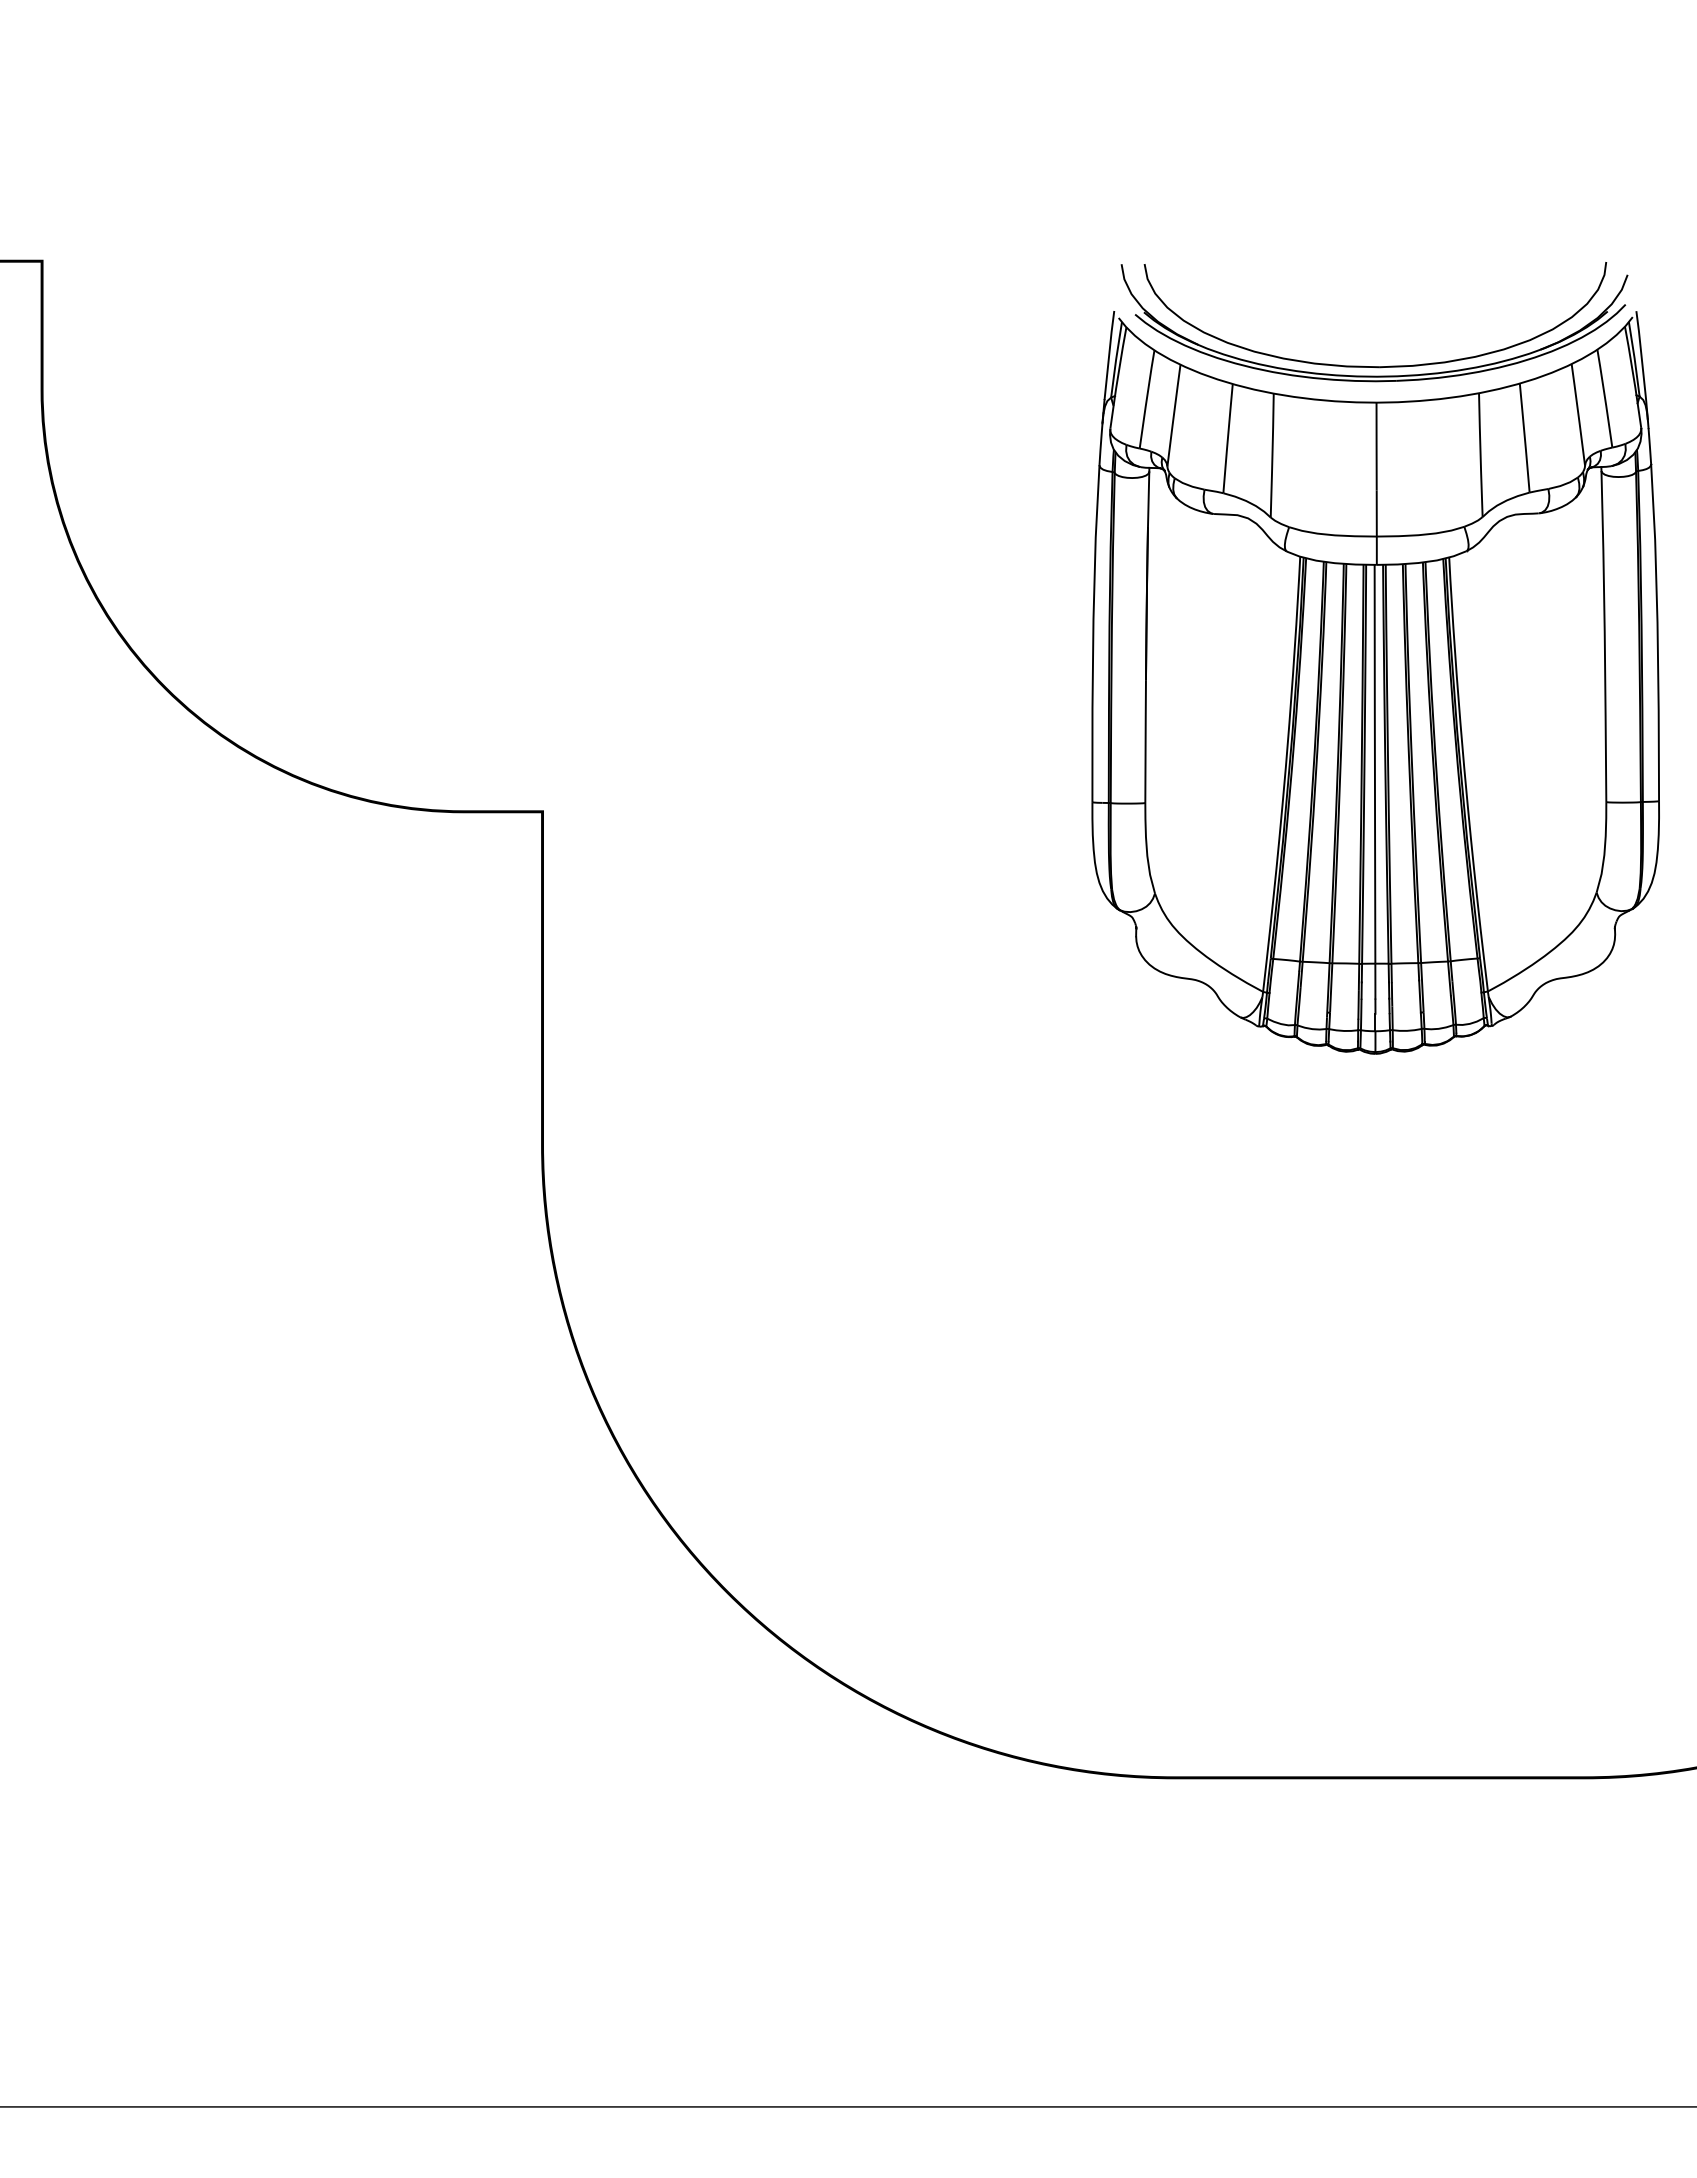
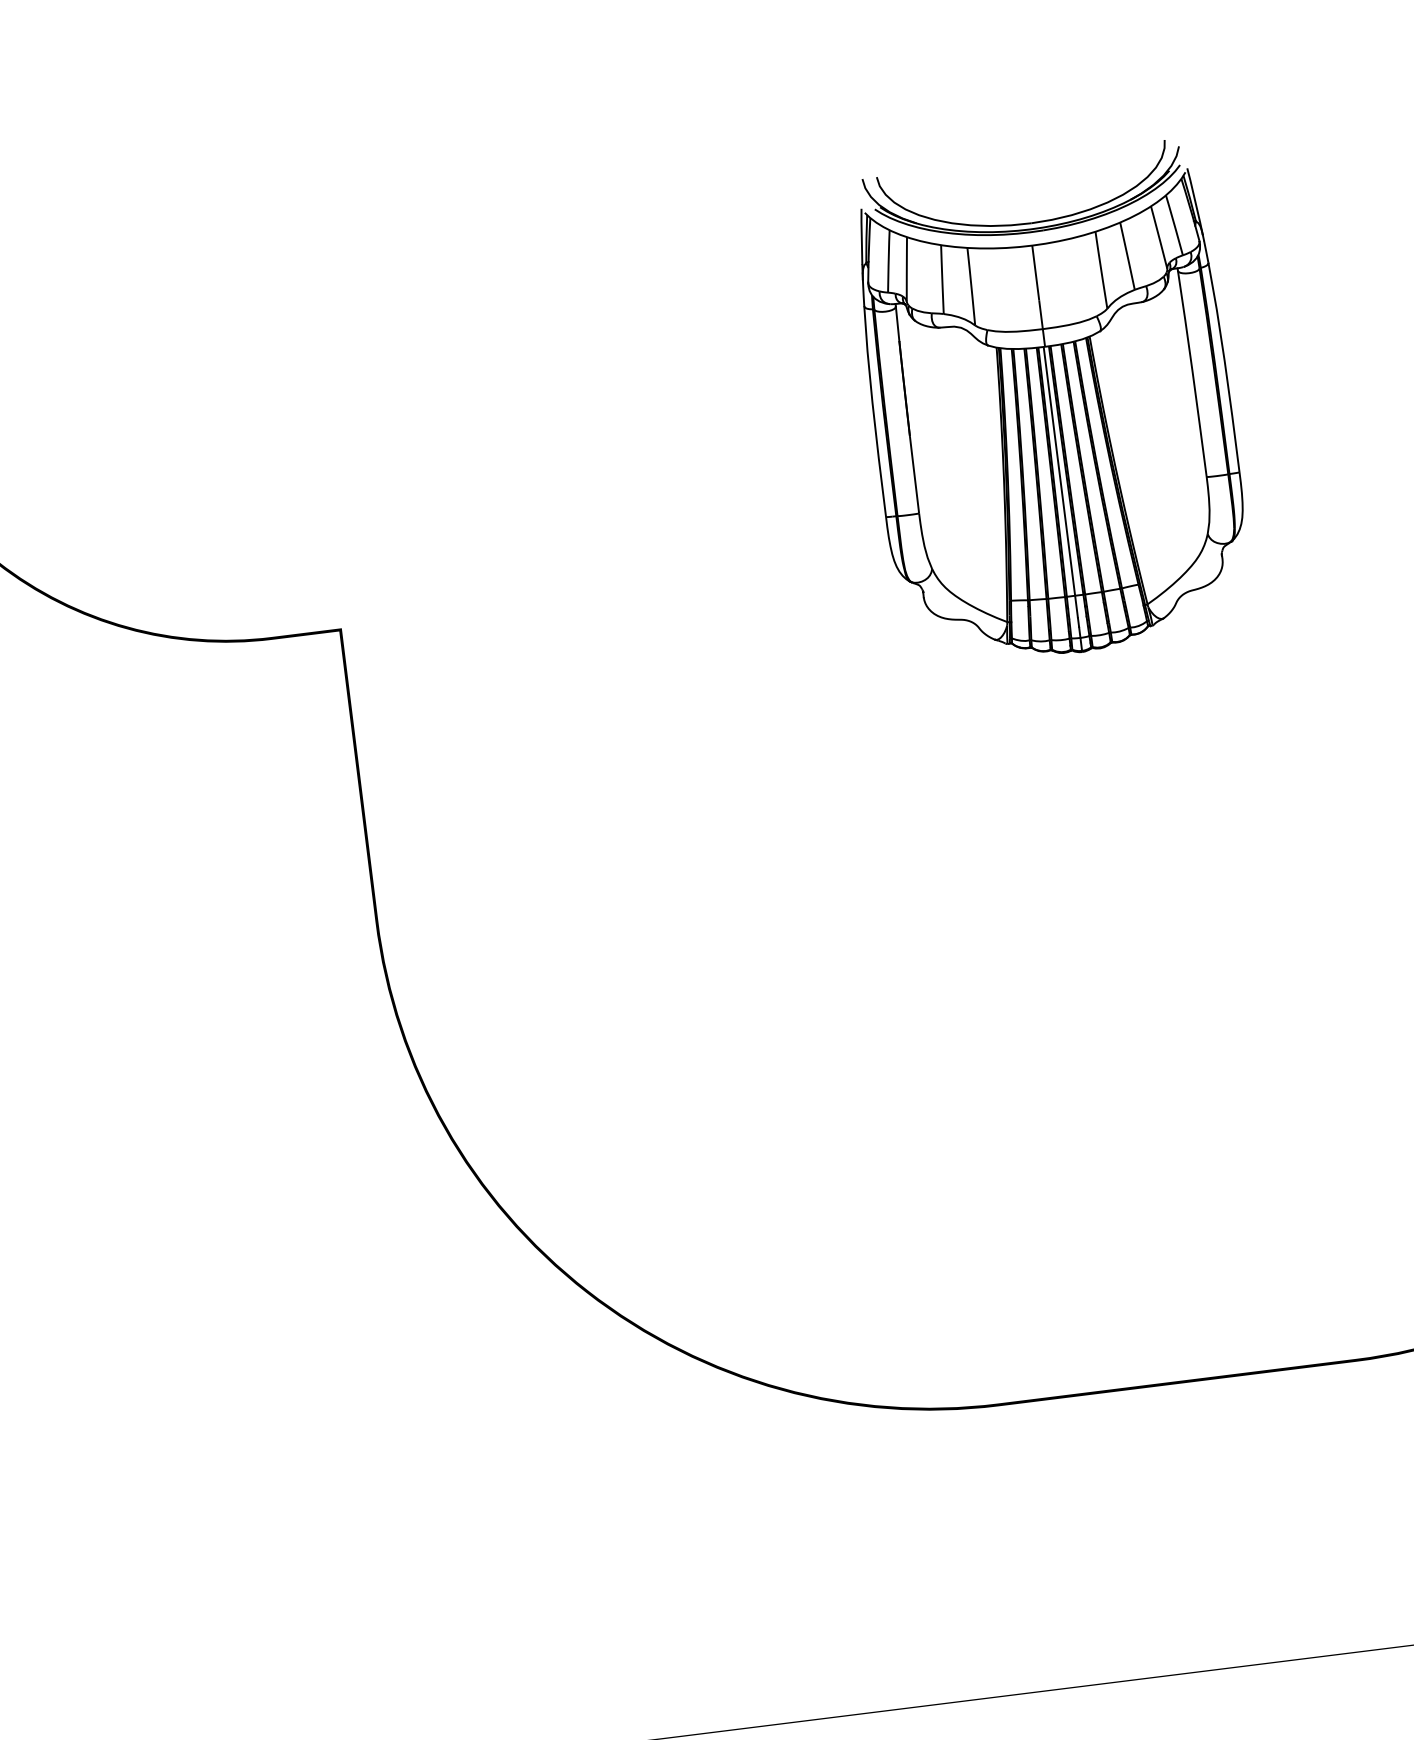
part: (1375, 658) -> (1051, 405), size x0.71

